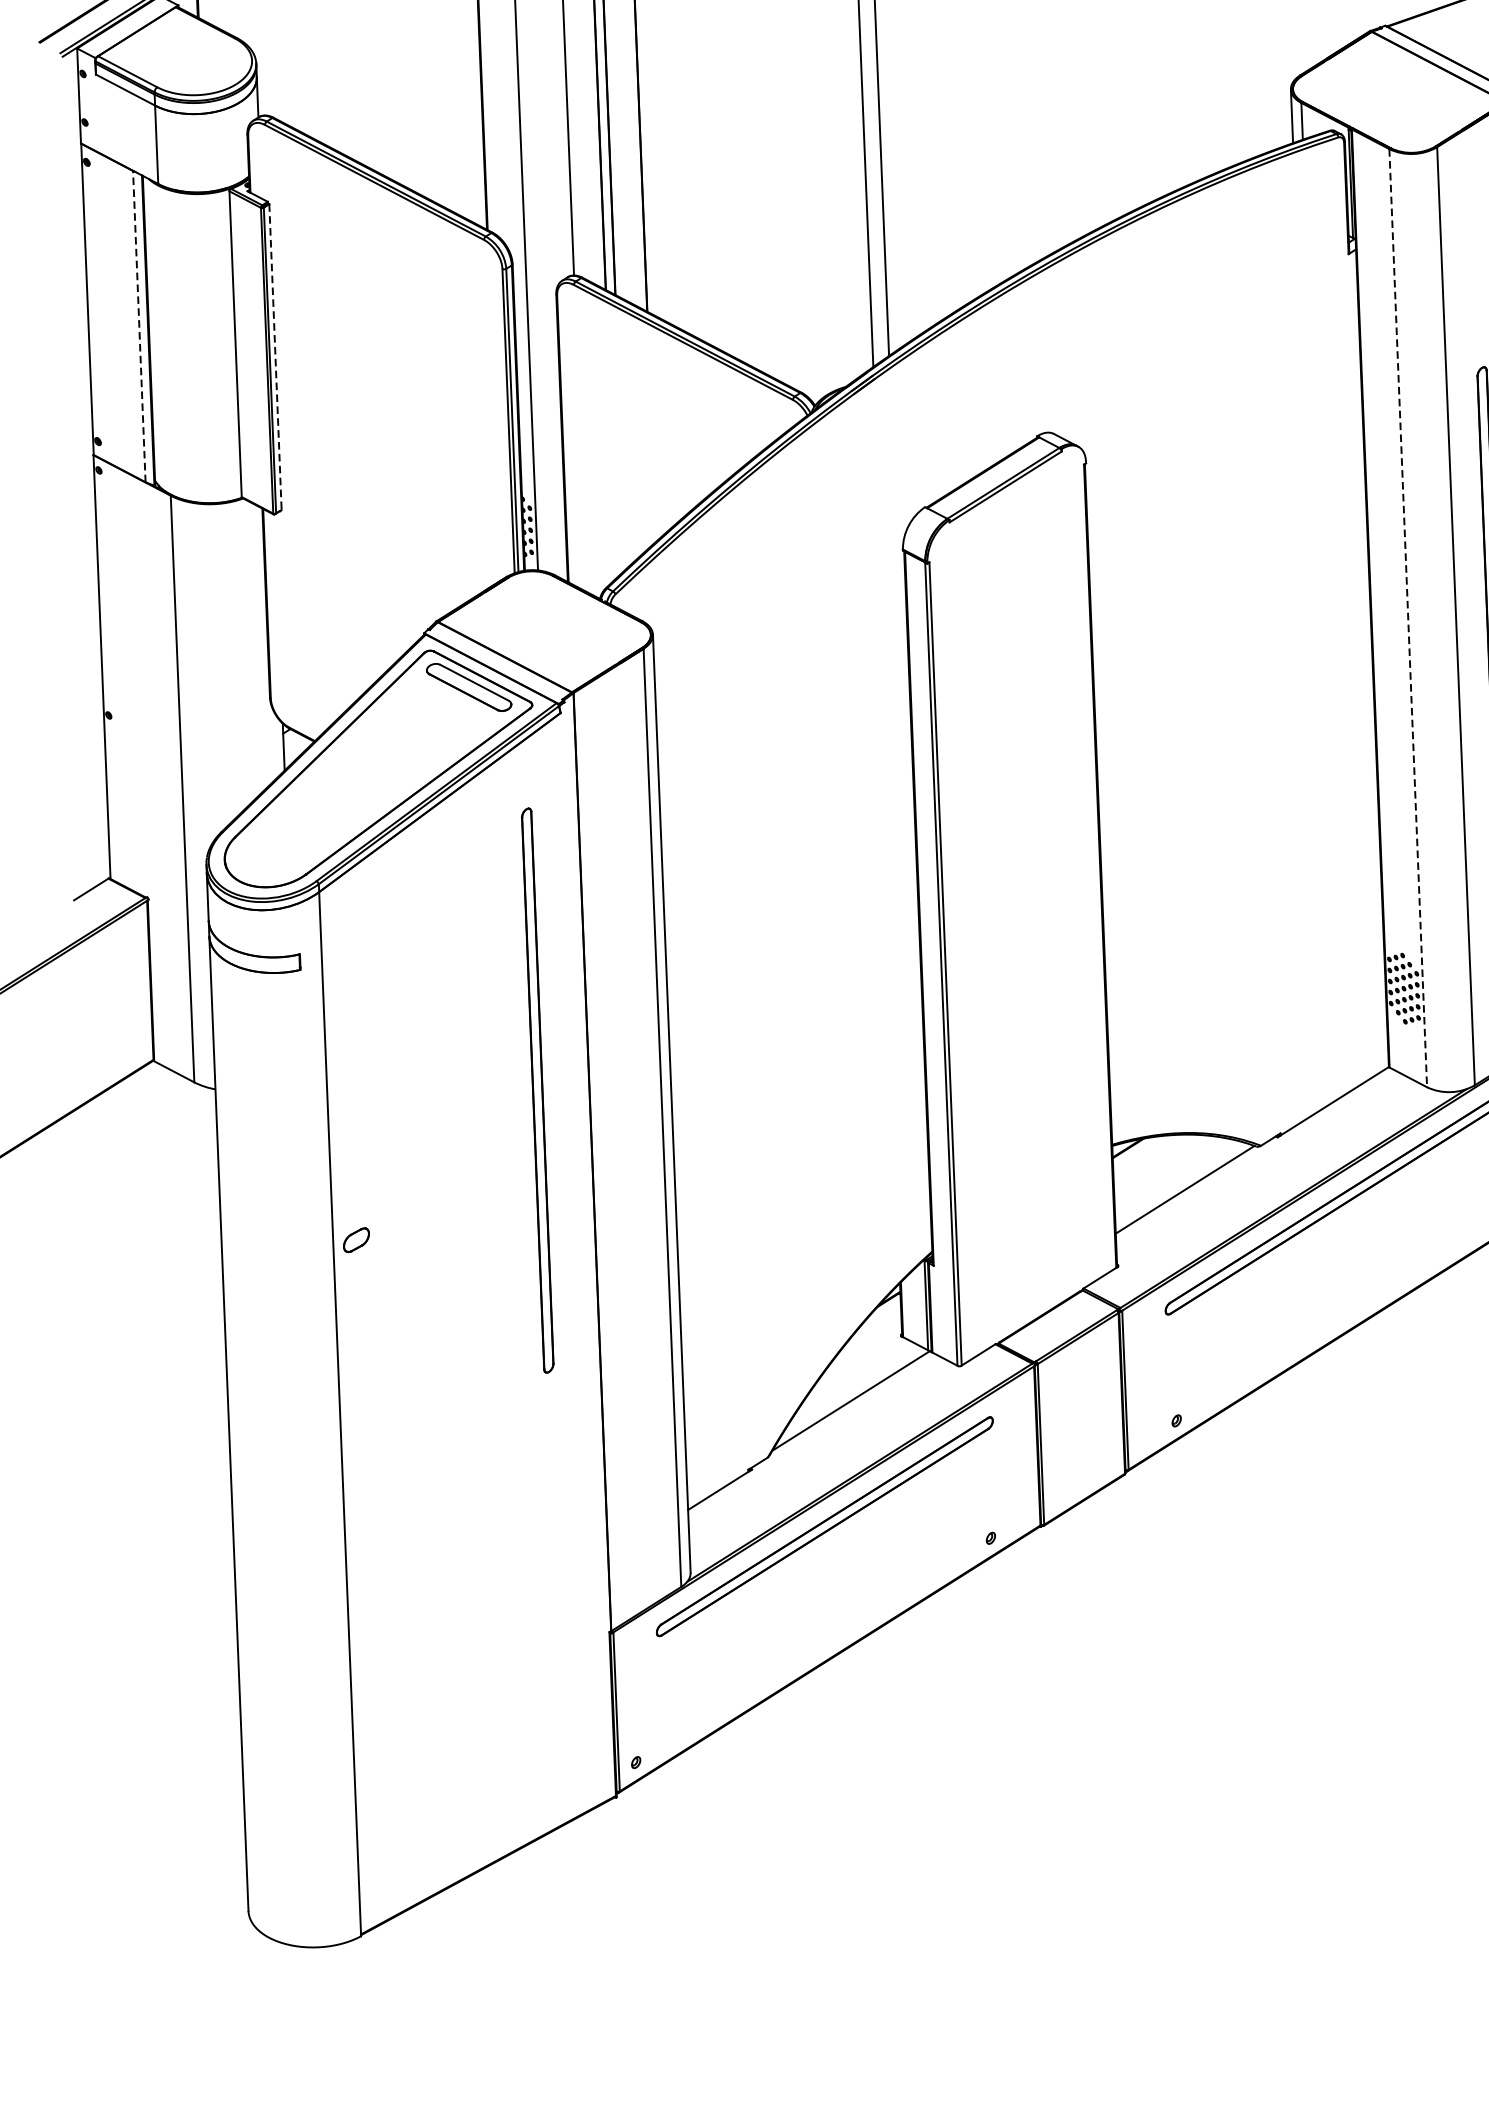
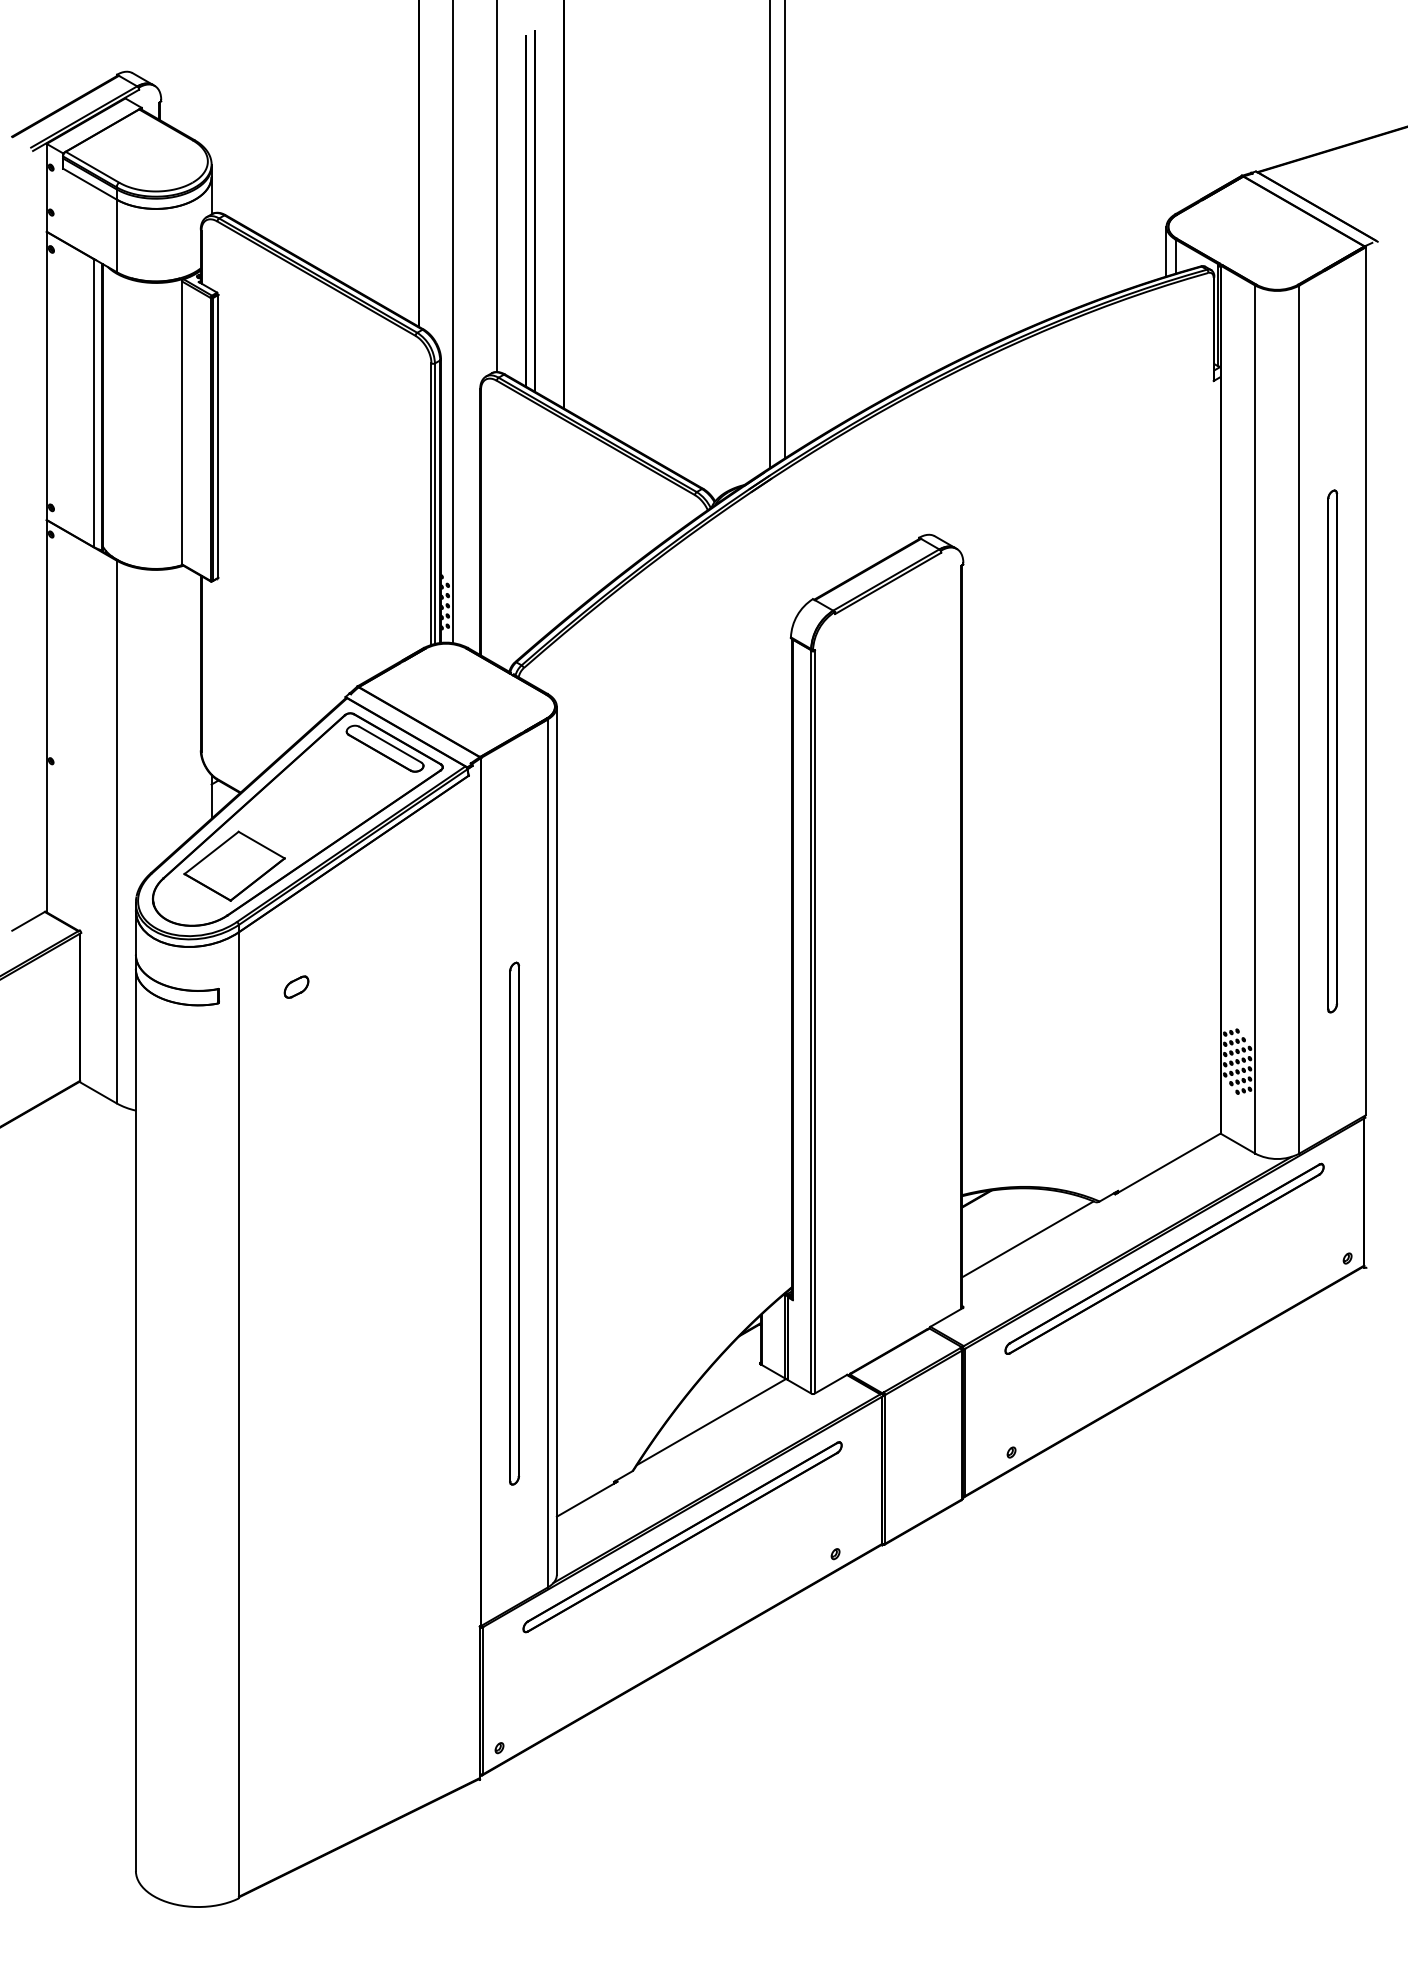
line: (138, 327) -> (93, 403), dashed -> solid
line: (275, 357) -> (218, 436), dashed -> solid
line: (1408, 619) -> (1255, 720), dashed -> solid
part: (311, 820) -> (234, 865), added
part: (537, 1090) -> (514, 1223), moved
part: (356, 1239) -> (296, 986), moved

